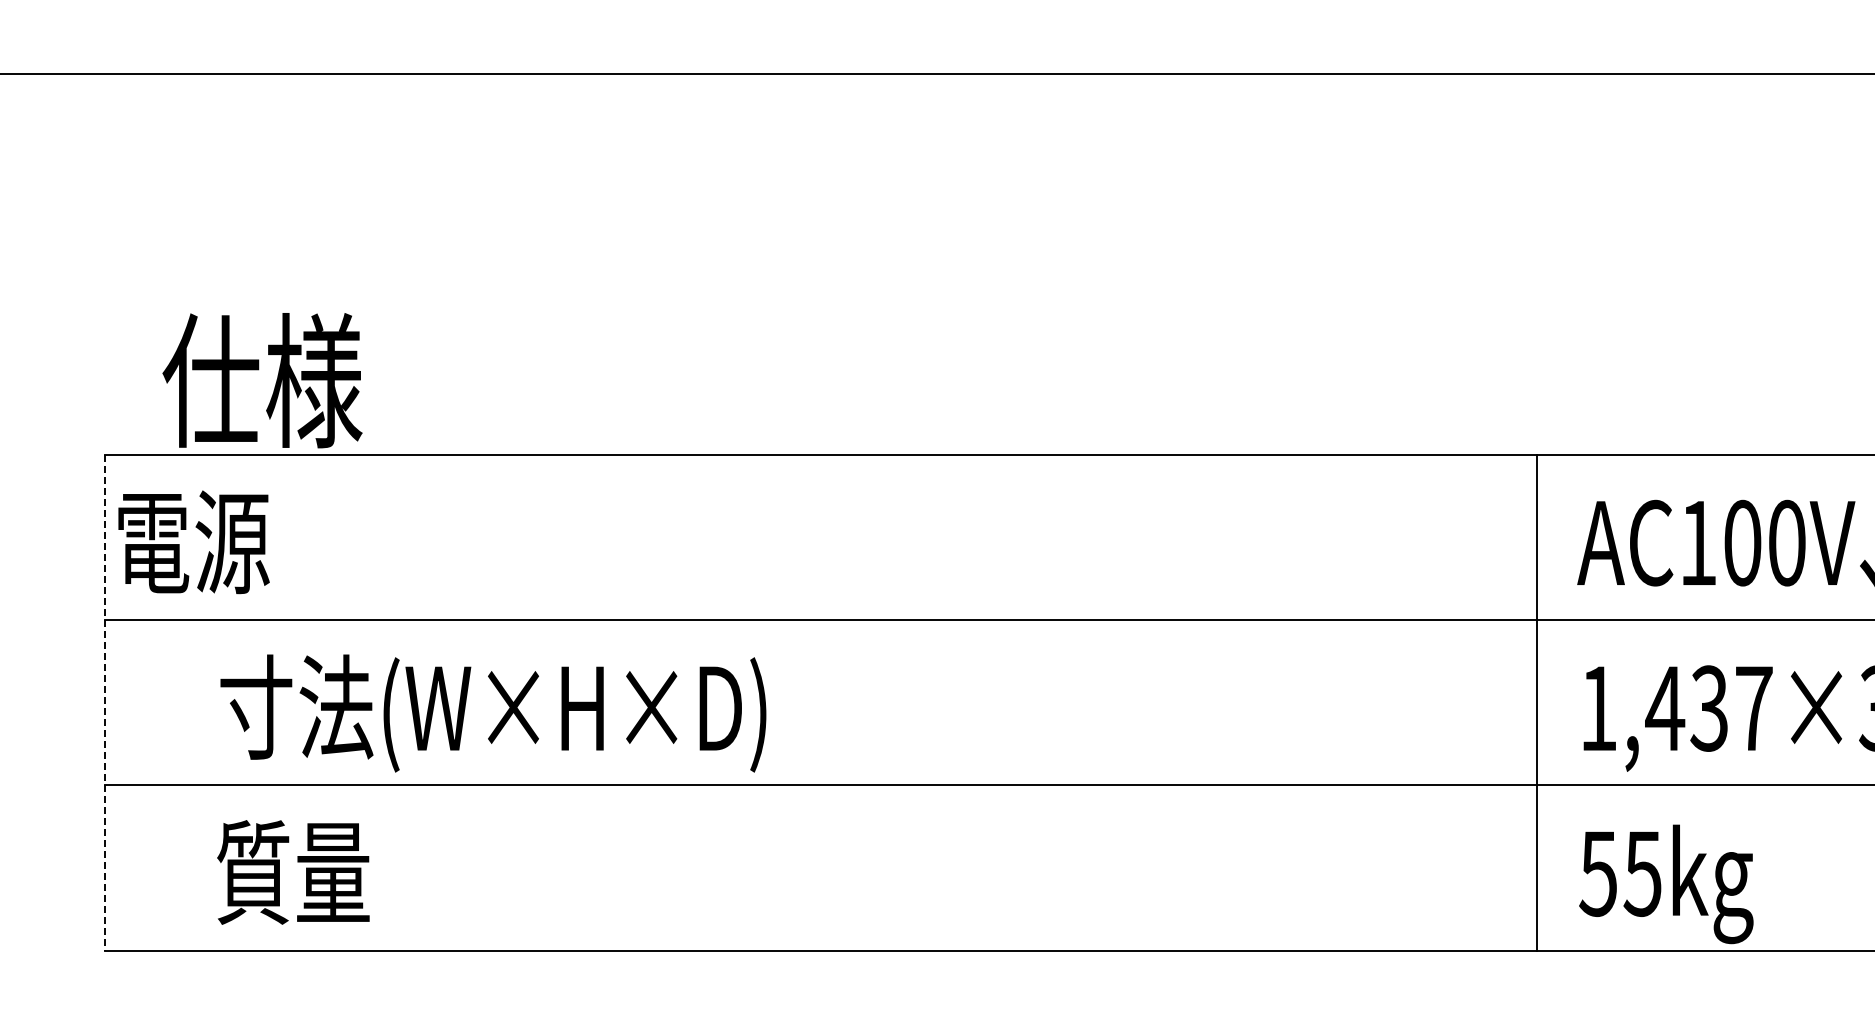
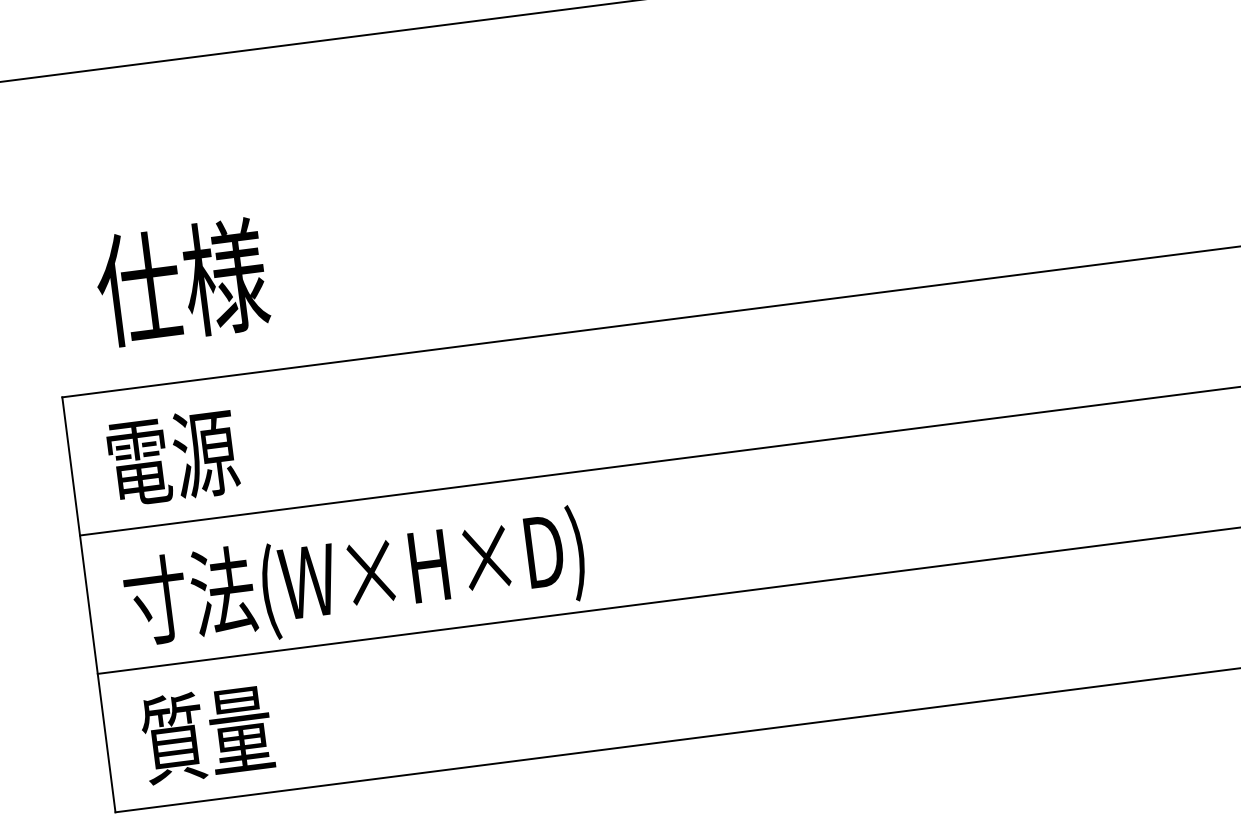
text: (262, 380) -> (181, 282), moved
text: (193, 542) -> (172, 457), moved
line: (104, 702) -> (88, 604), dashed -> solid
text: (493, 713) -> (355, 579), moved
text: (293, 872) -> (207, 734), moved

